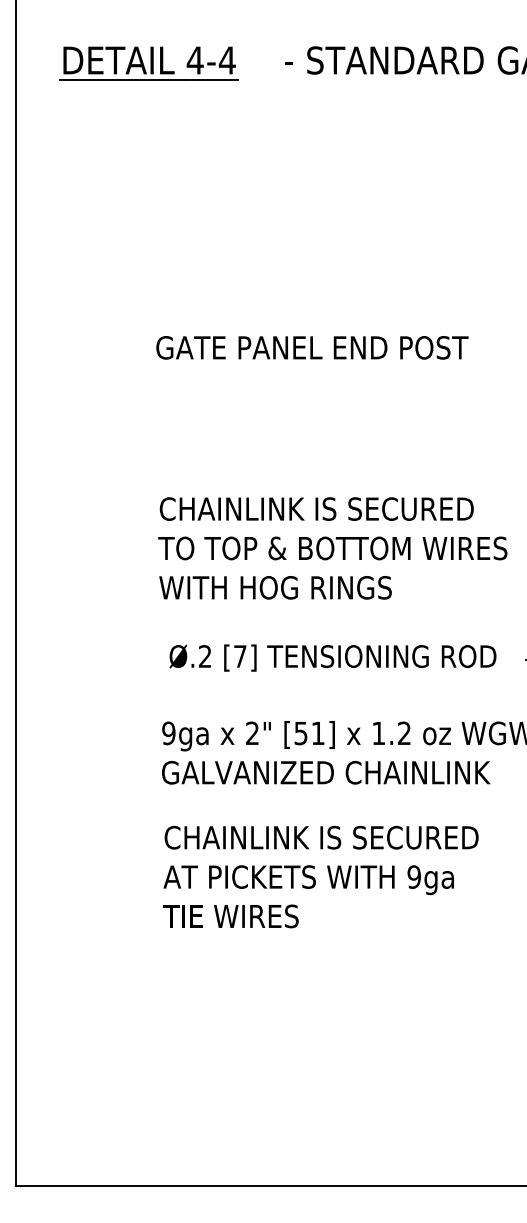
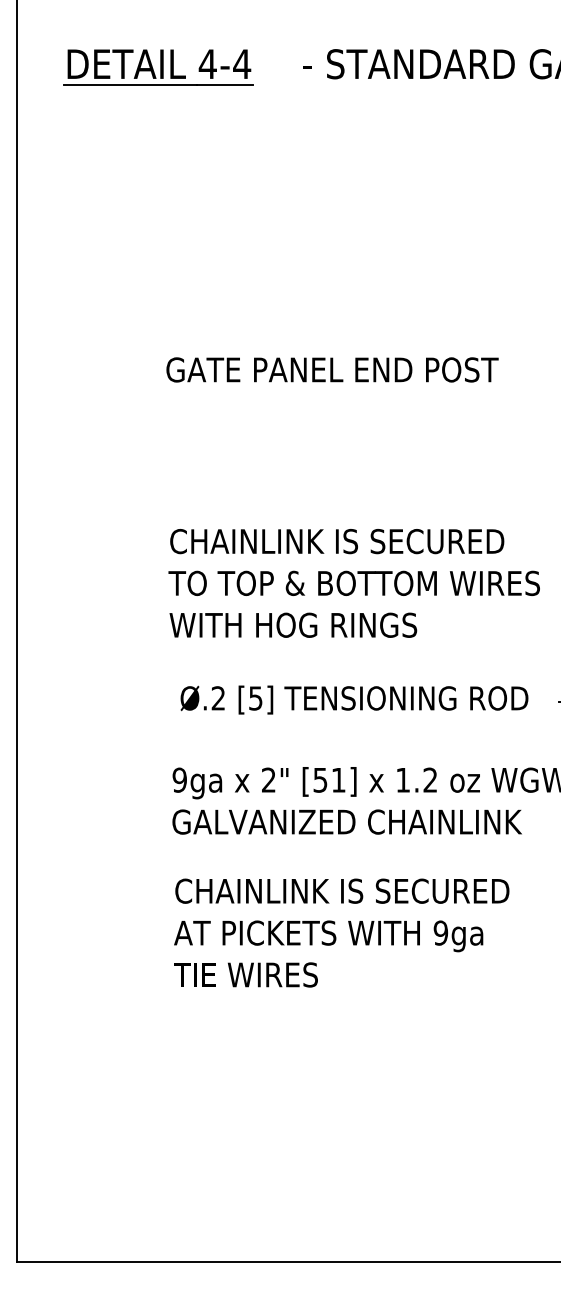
text: (240, 656) -> (255, 698), [7] -> [5]

